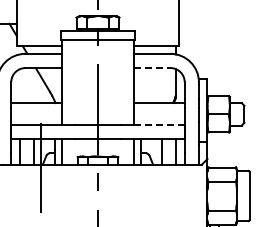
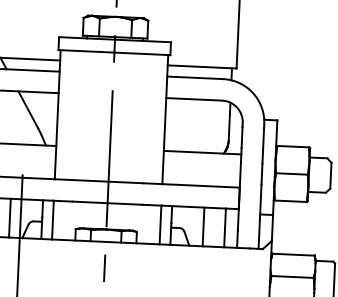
line: (152, 68) -> (194, 100), dashed -> solid
line: (159, 124) -> (201, 185), dashed -> solid

